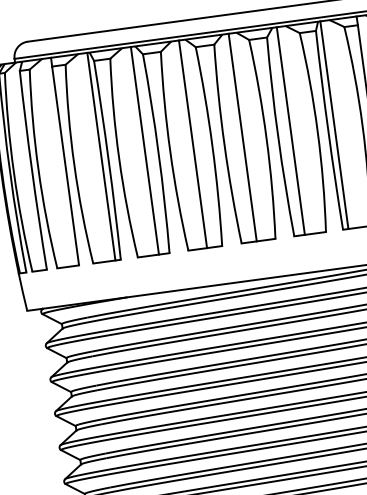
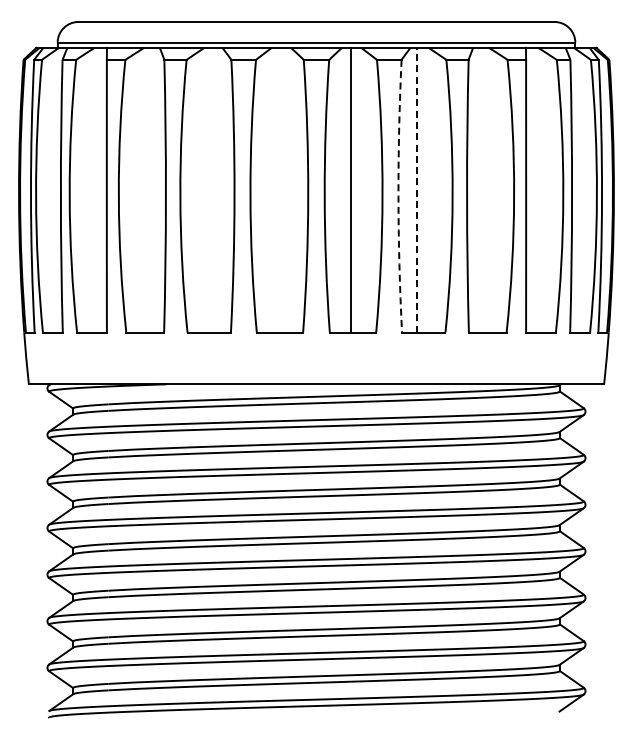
line: (334, 124) -> (476, 189), removed
line: (290, 130) -> (416, 189), solid -> dashed
arc: (278, 137) -> (398, 196), solid -> dashed
line: (193, 143) -> (282, 189), removed
line: (144, 150) -> (216, 189), removed
line: (101, 156) -> (156, 189), removed

